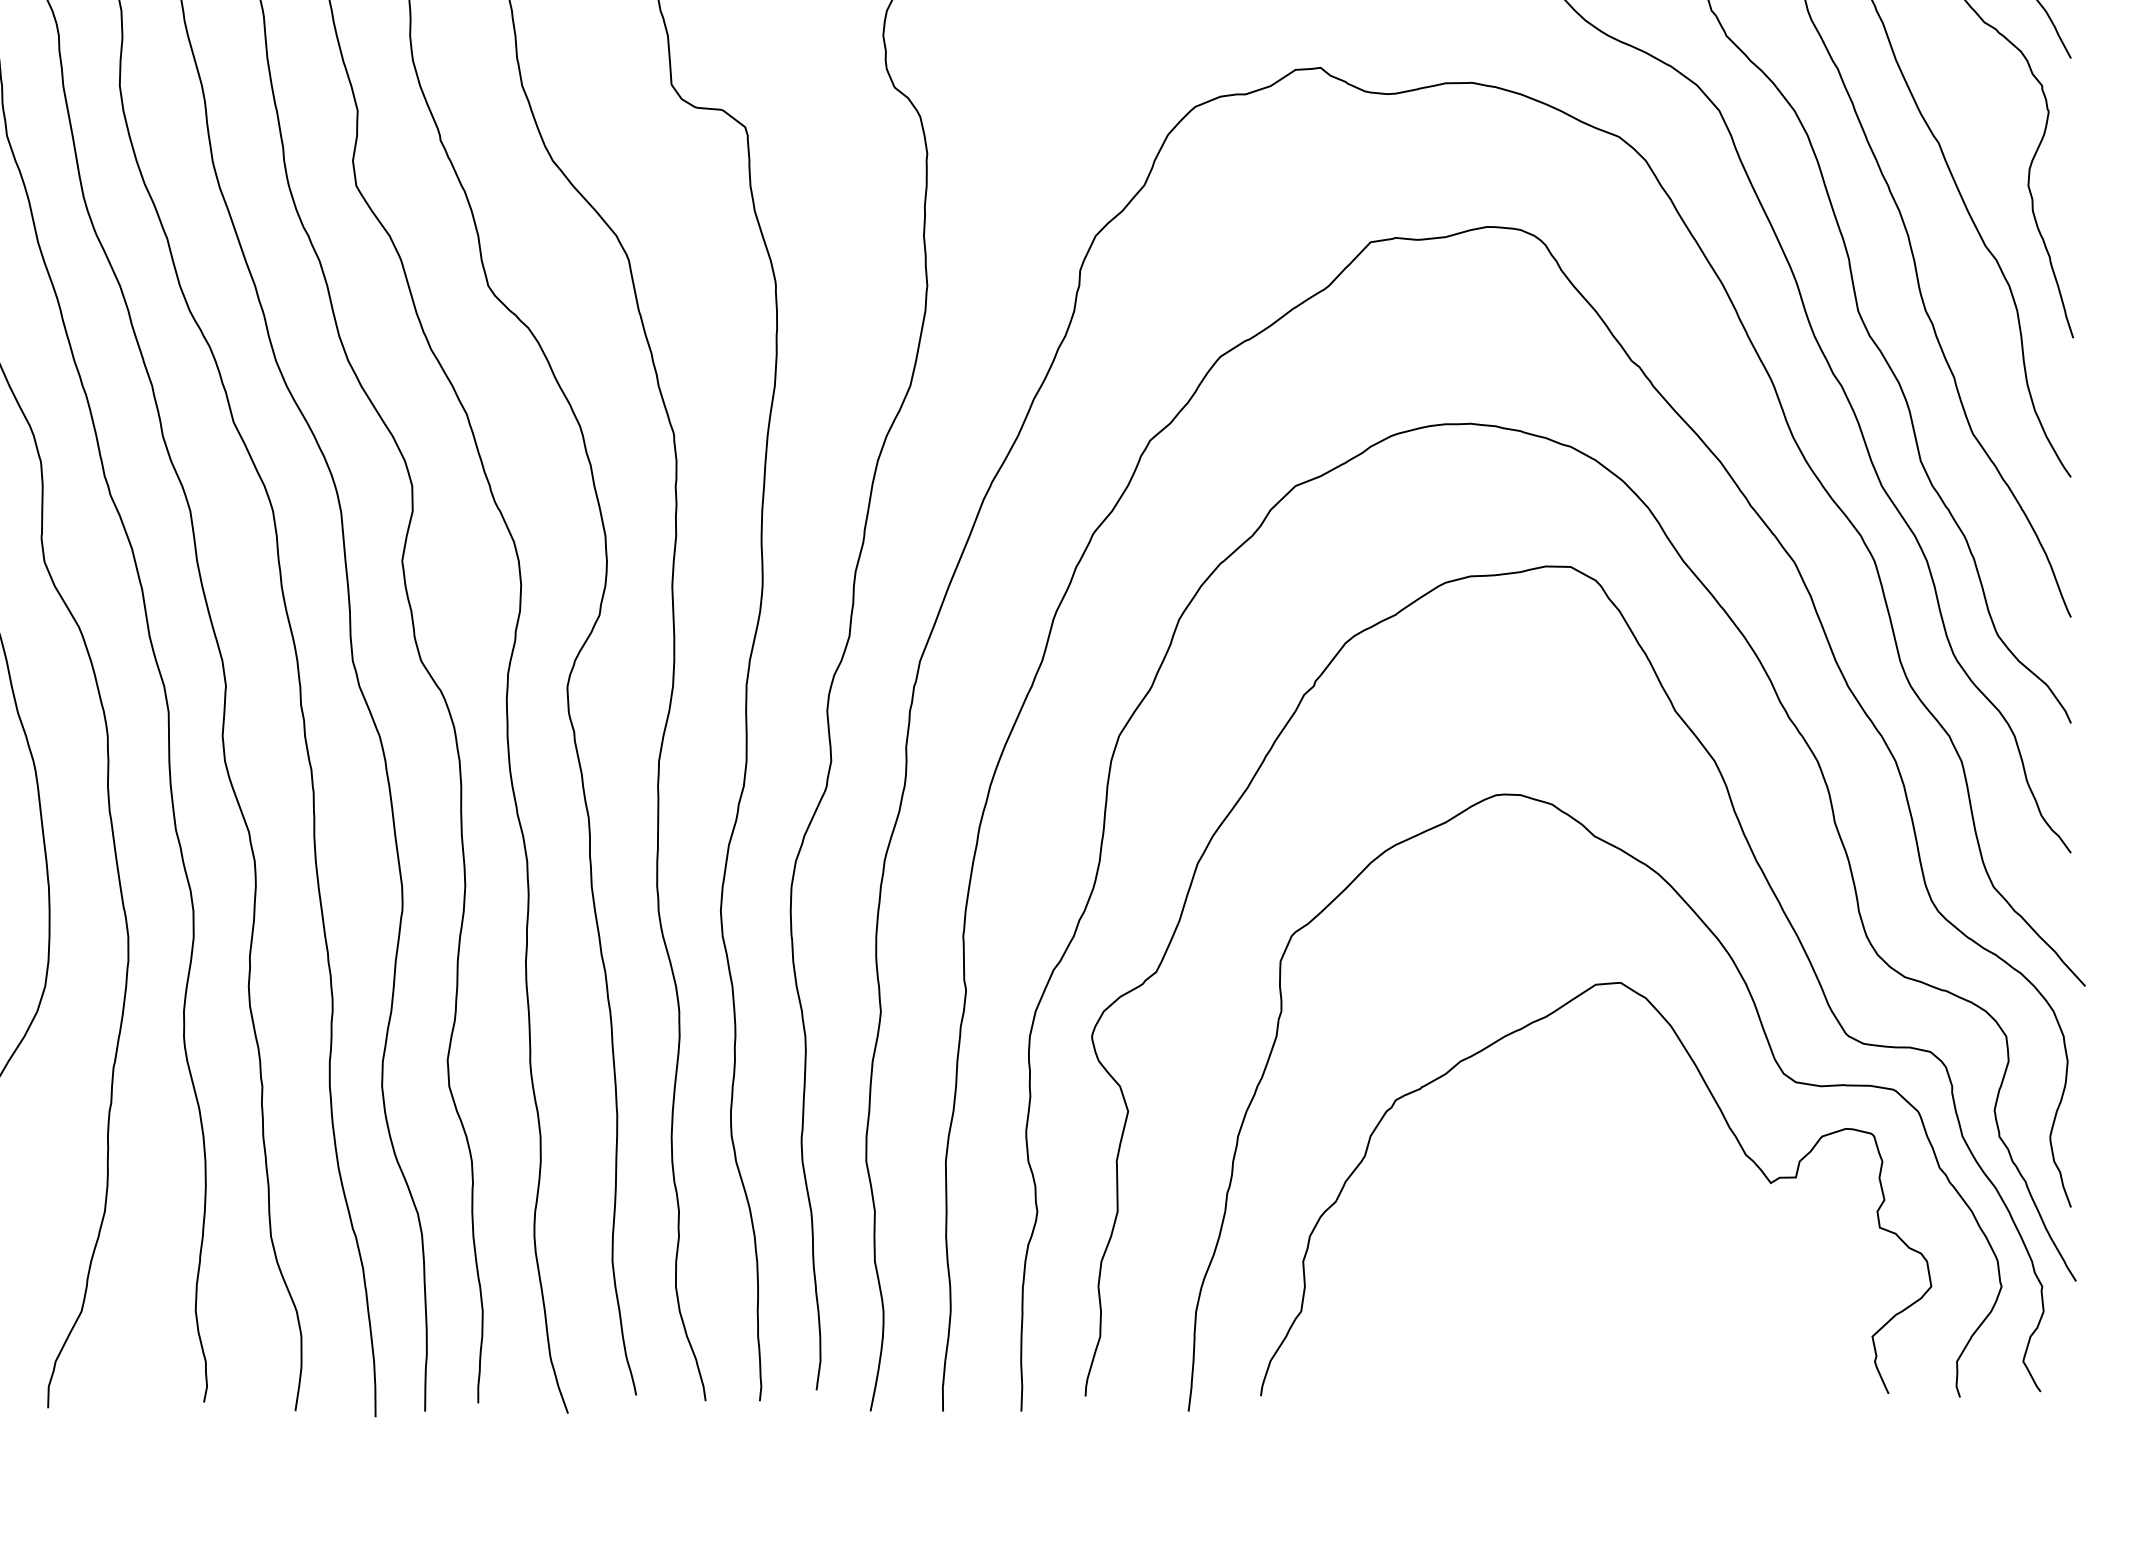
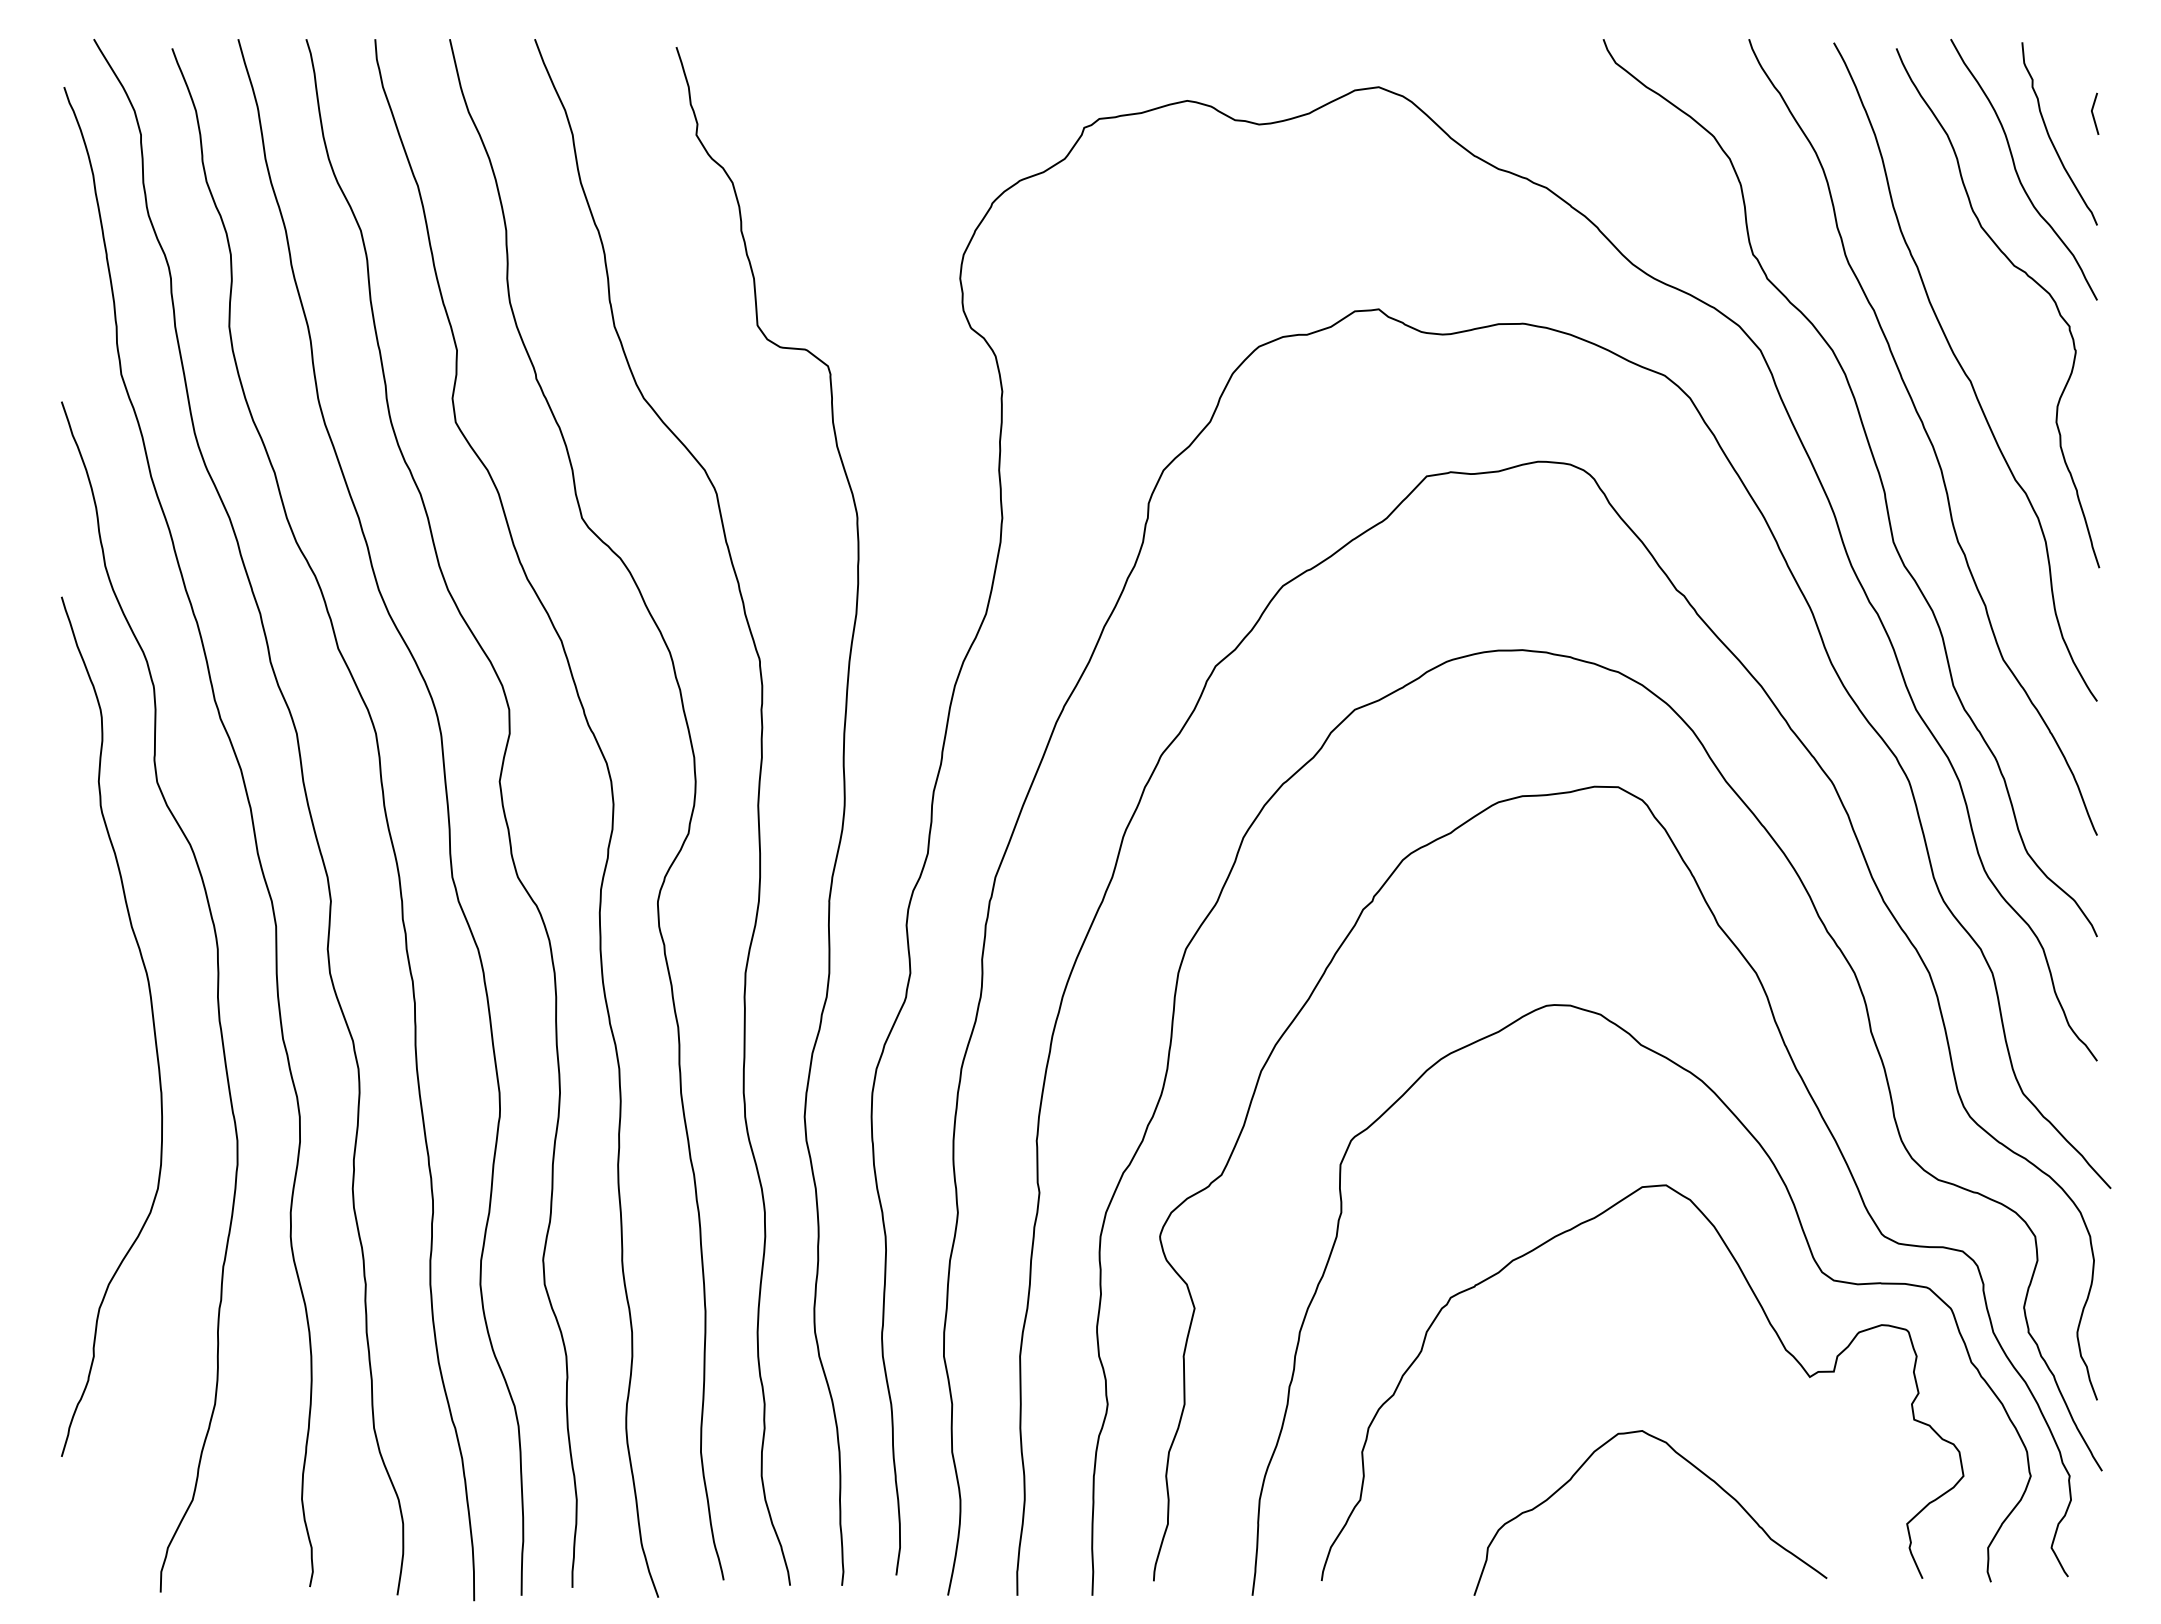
curve: (1643, 1272) -> (1687, 1462), added

